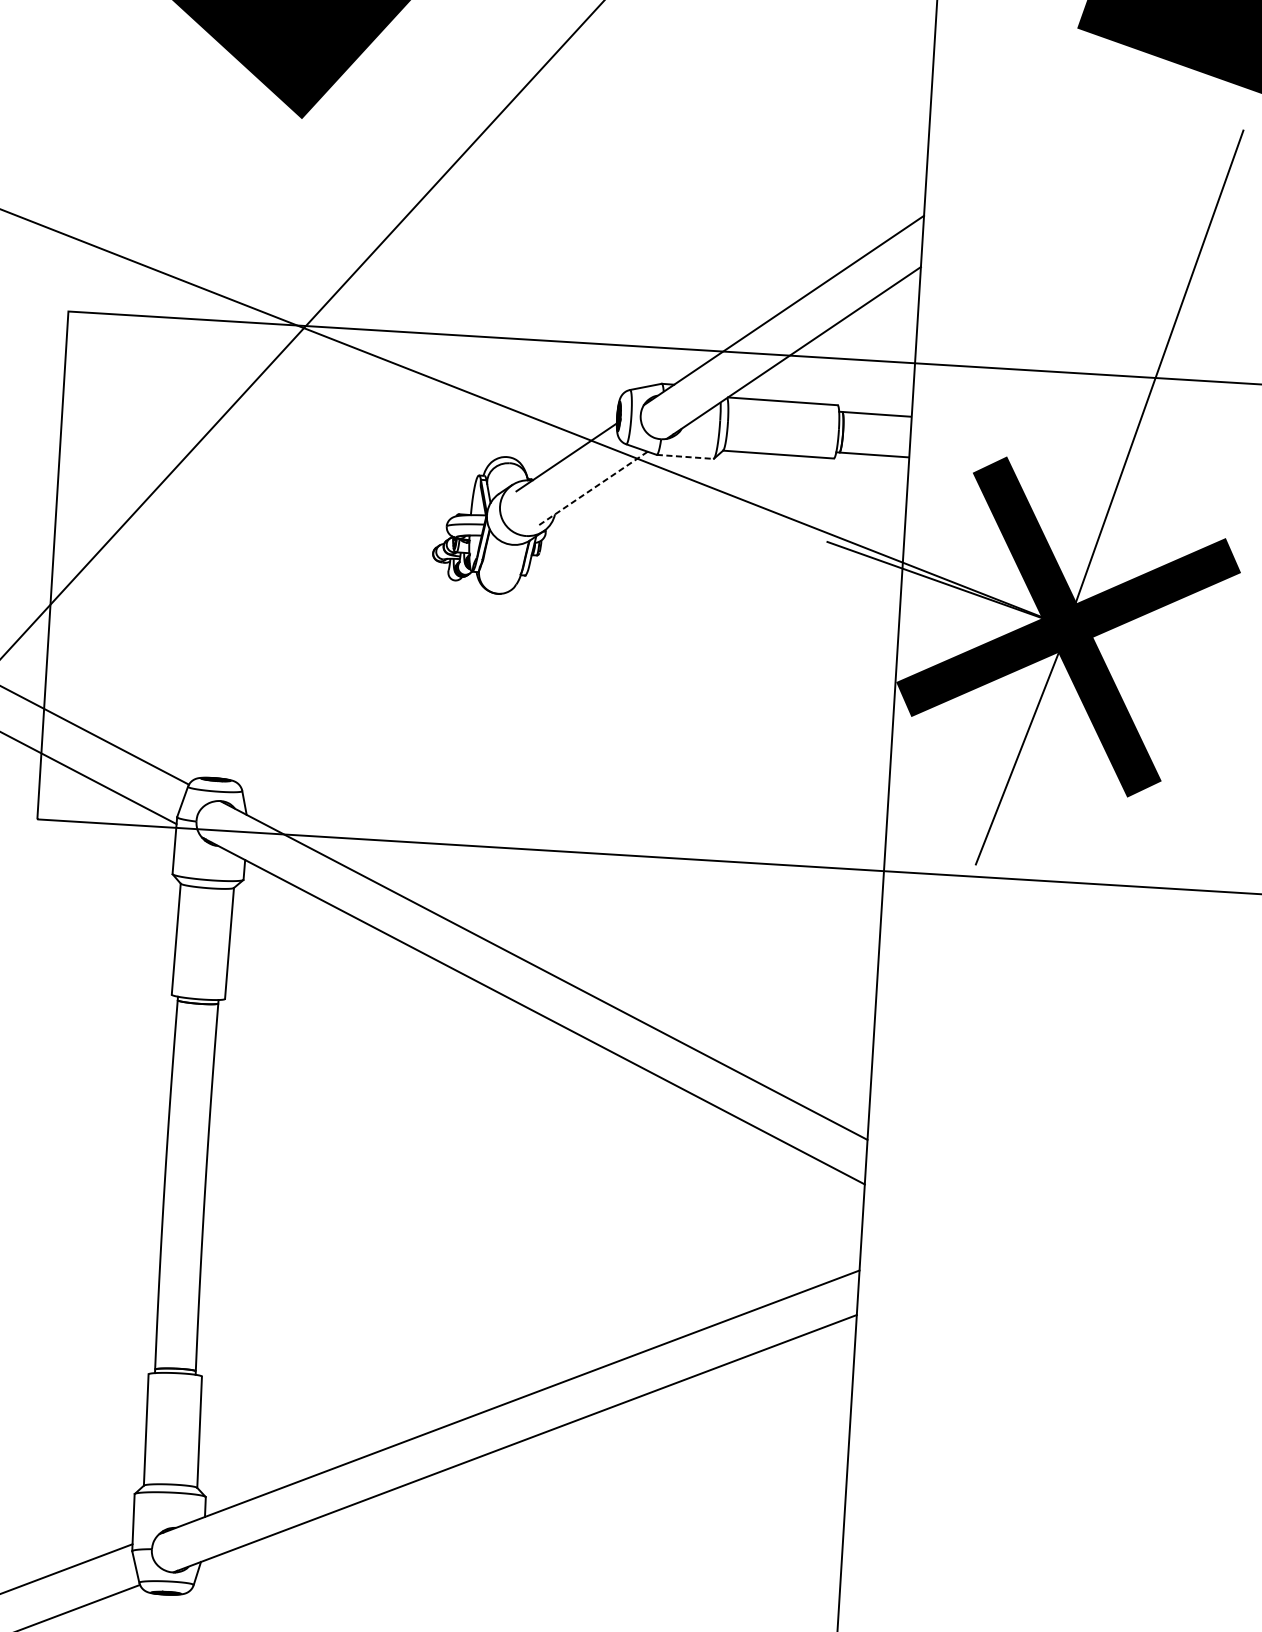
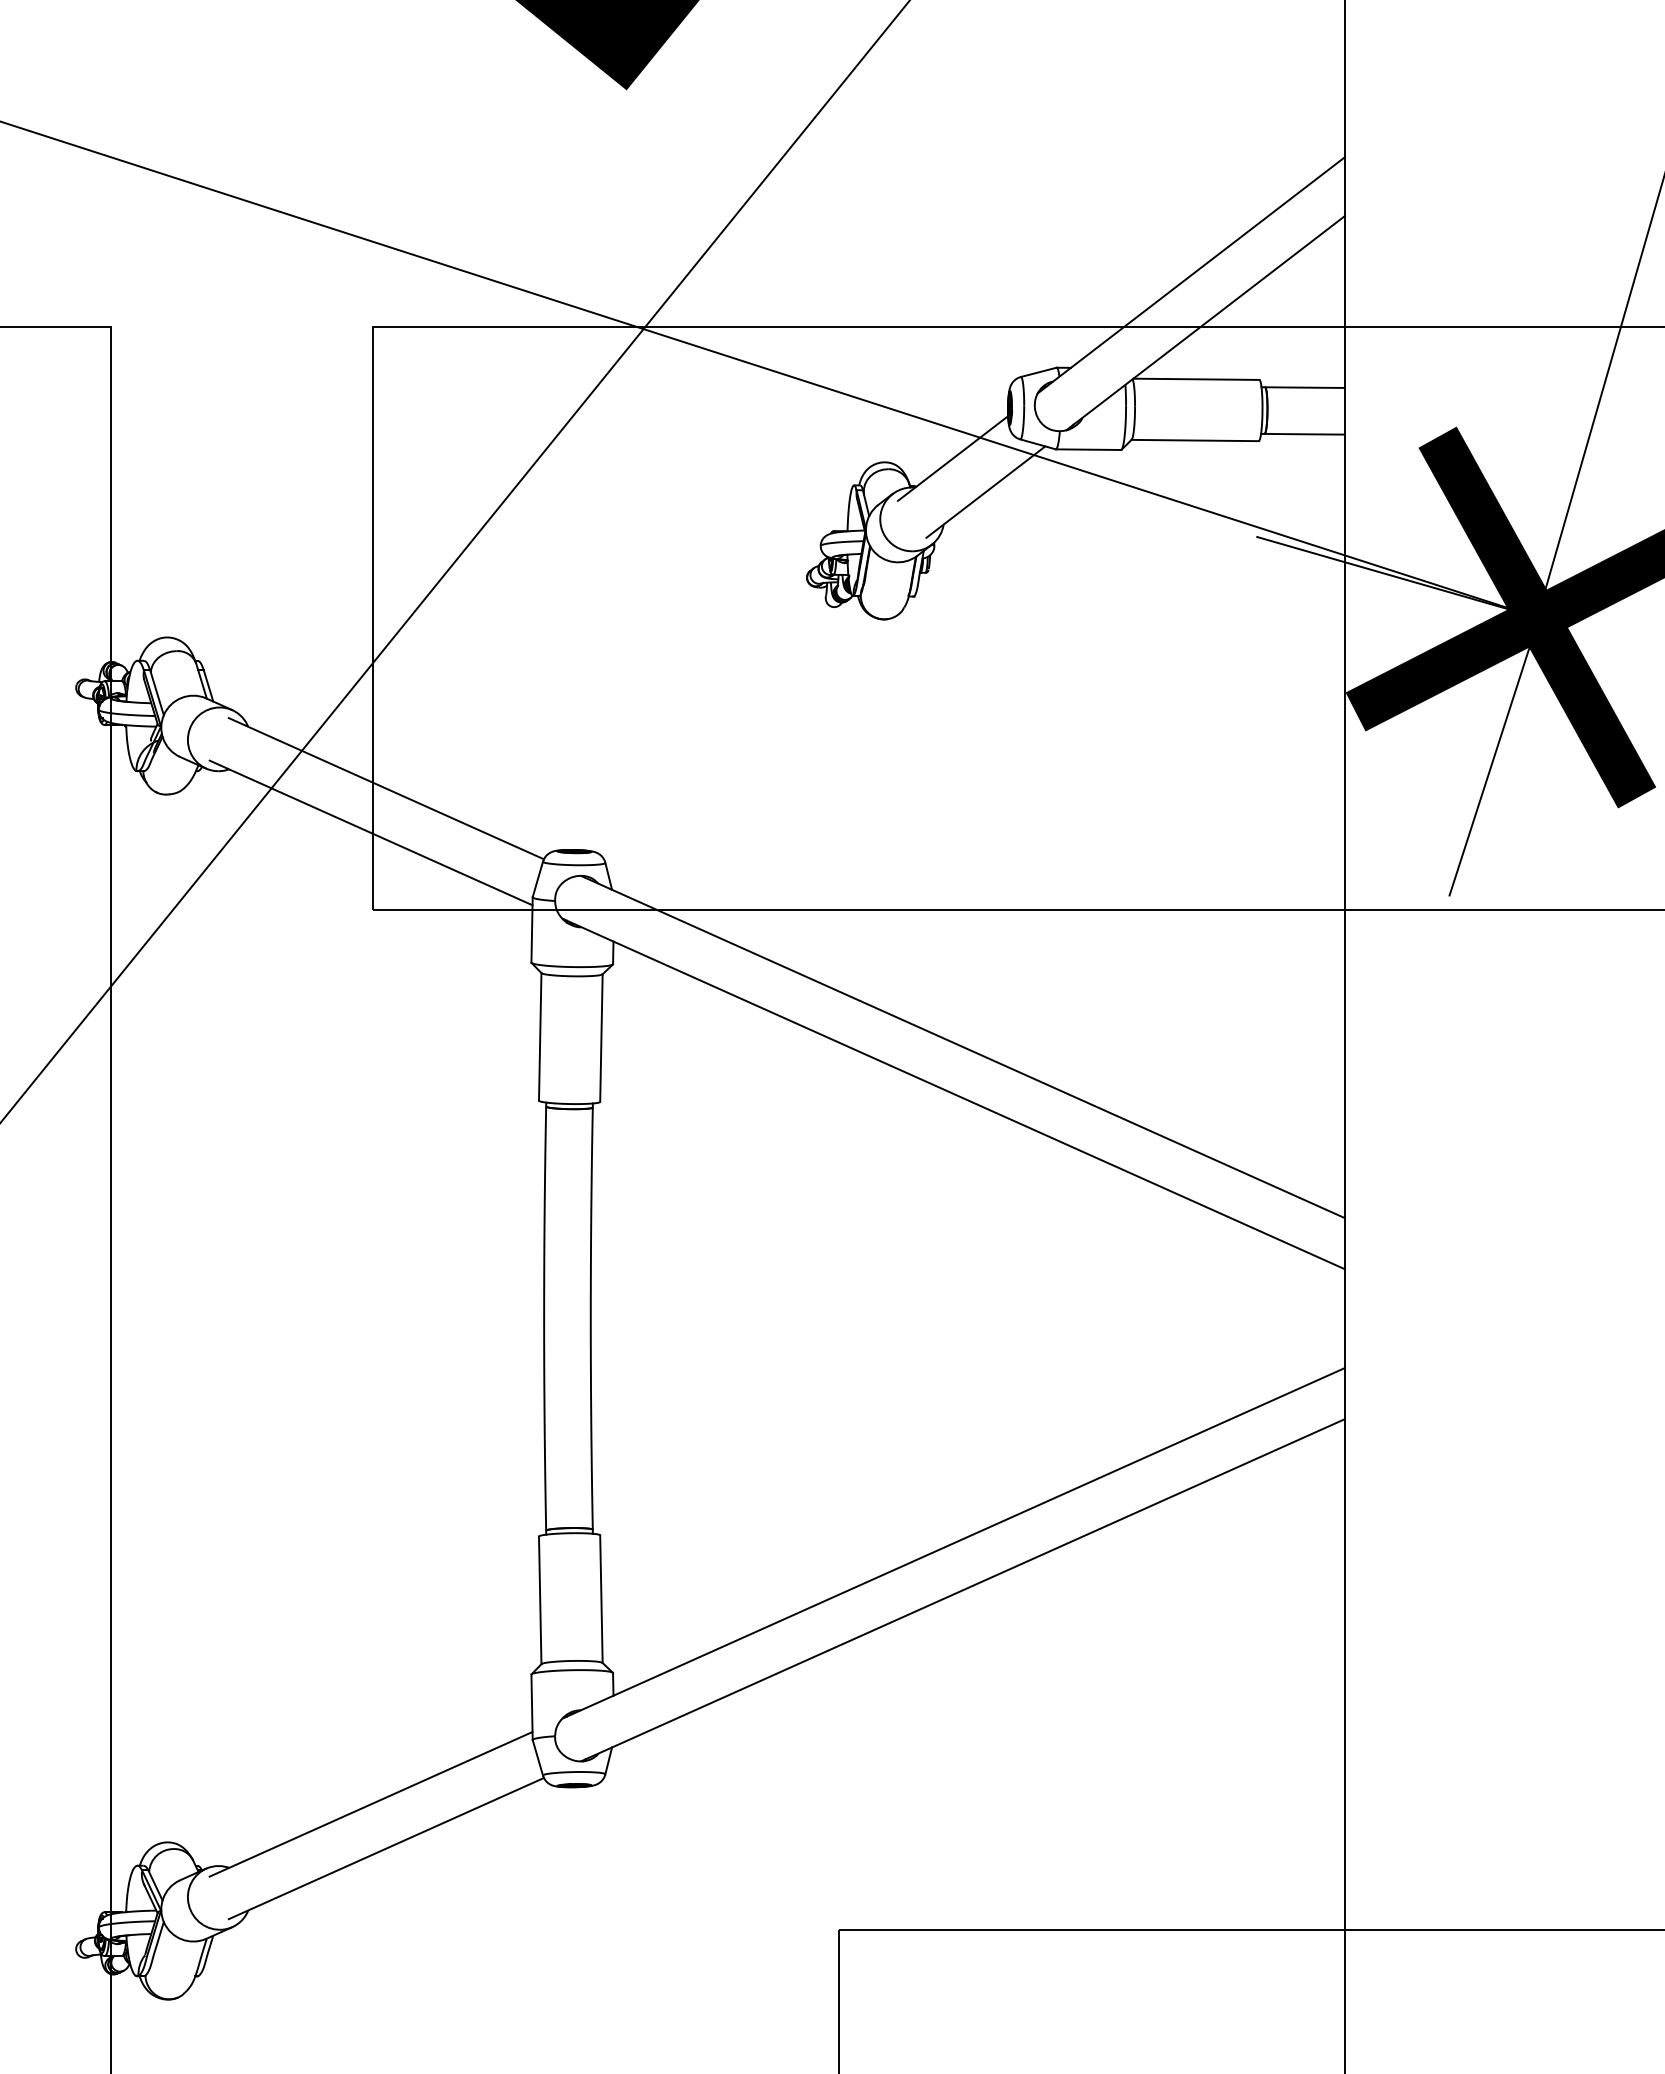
line: (685, 456) -> (1088, 449), dashed -> solid
line: (594, 487) -> (986, 491), dashed -> solid

